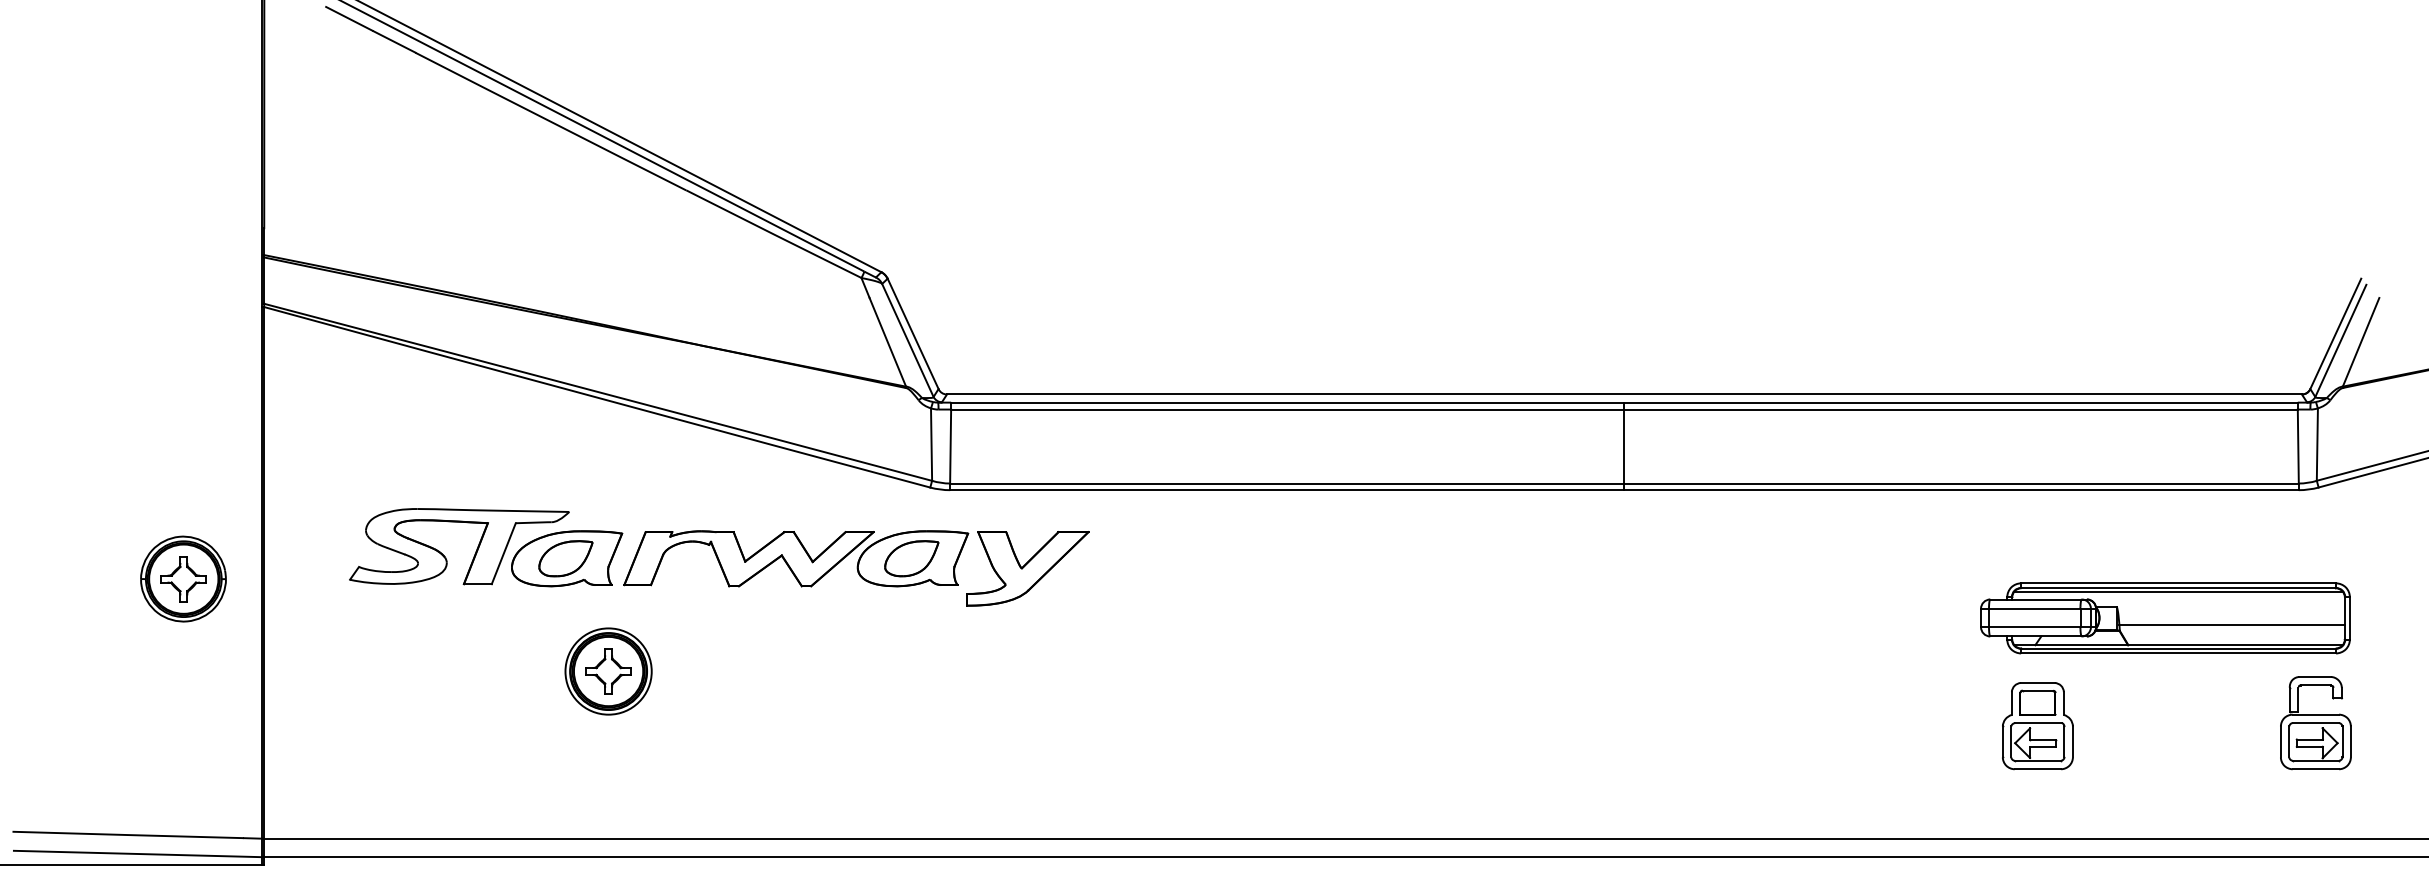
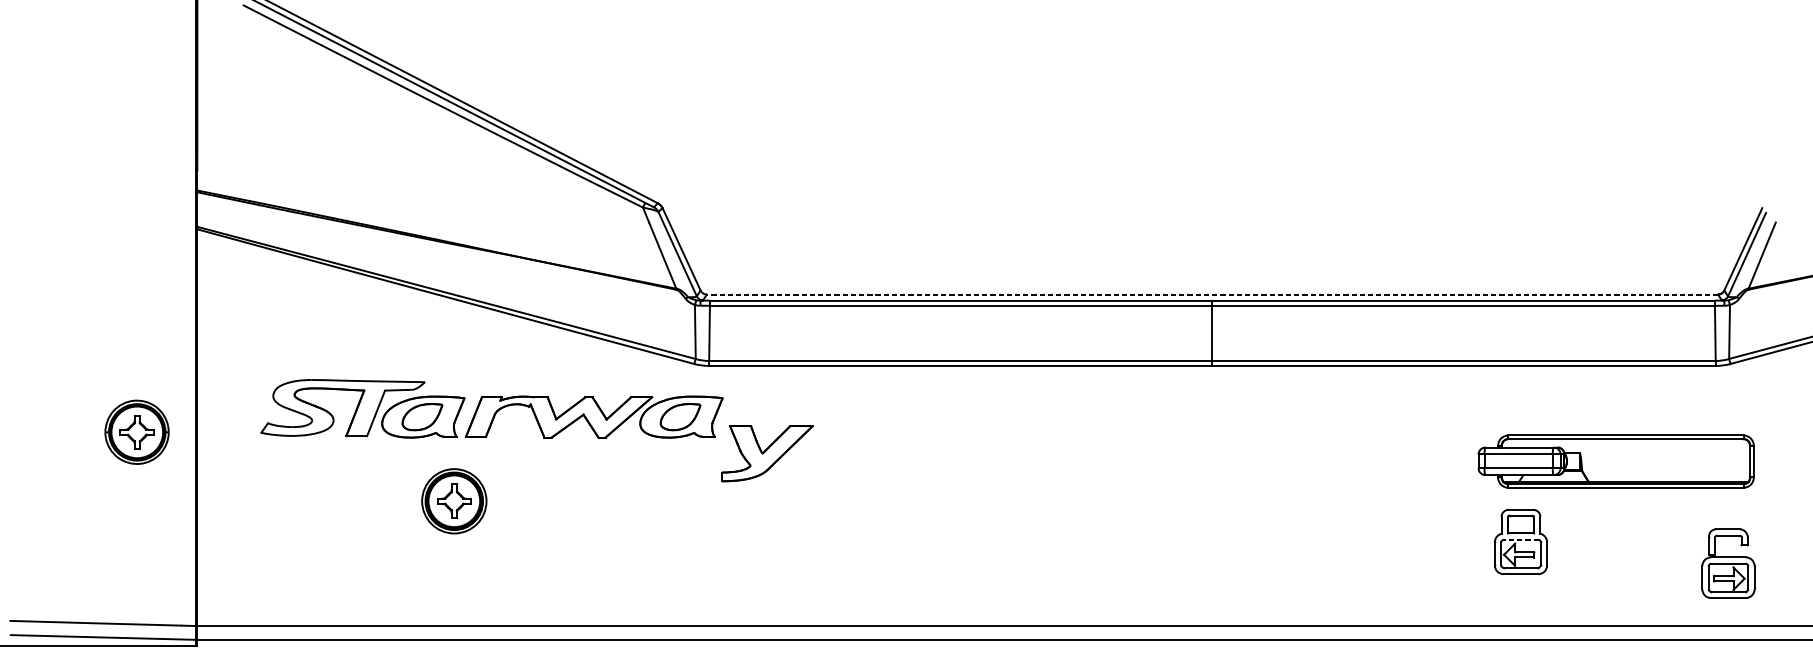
line: (1623, 394) -> (1211, 294), solid -> dashed
part: (1027, 568) -> (766, 453), moved
line: (2178, 591) -> (1625, 441), removed
line: (2231, 625) -> (1665, 466), removed
line: (2037, 723) -> (1520, 540), solid -> dashed
part: (2315, 723) -> (1728, 563), moved

